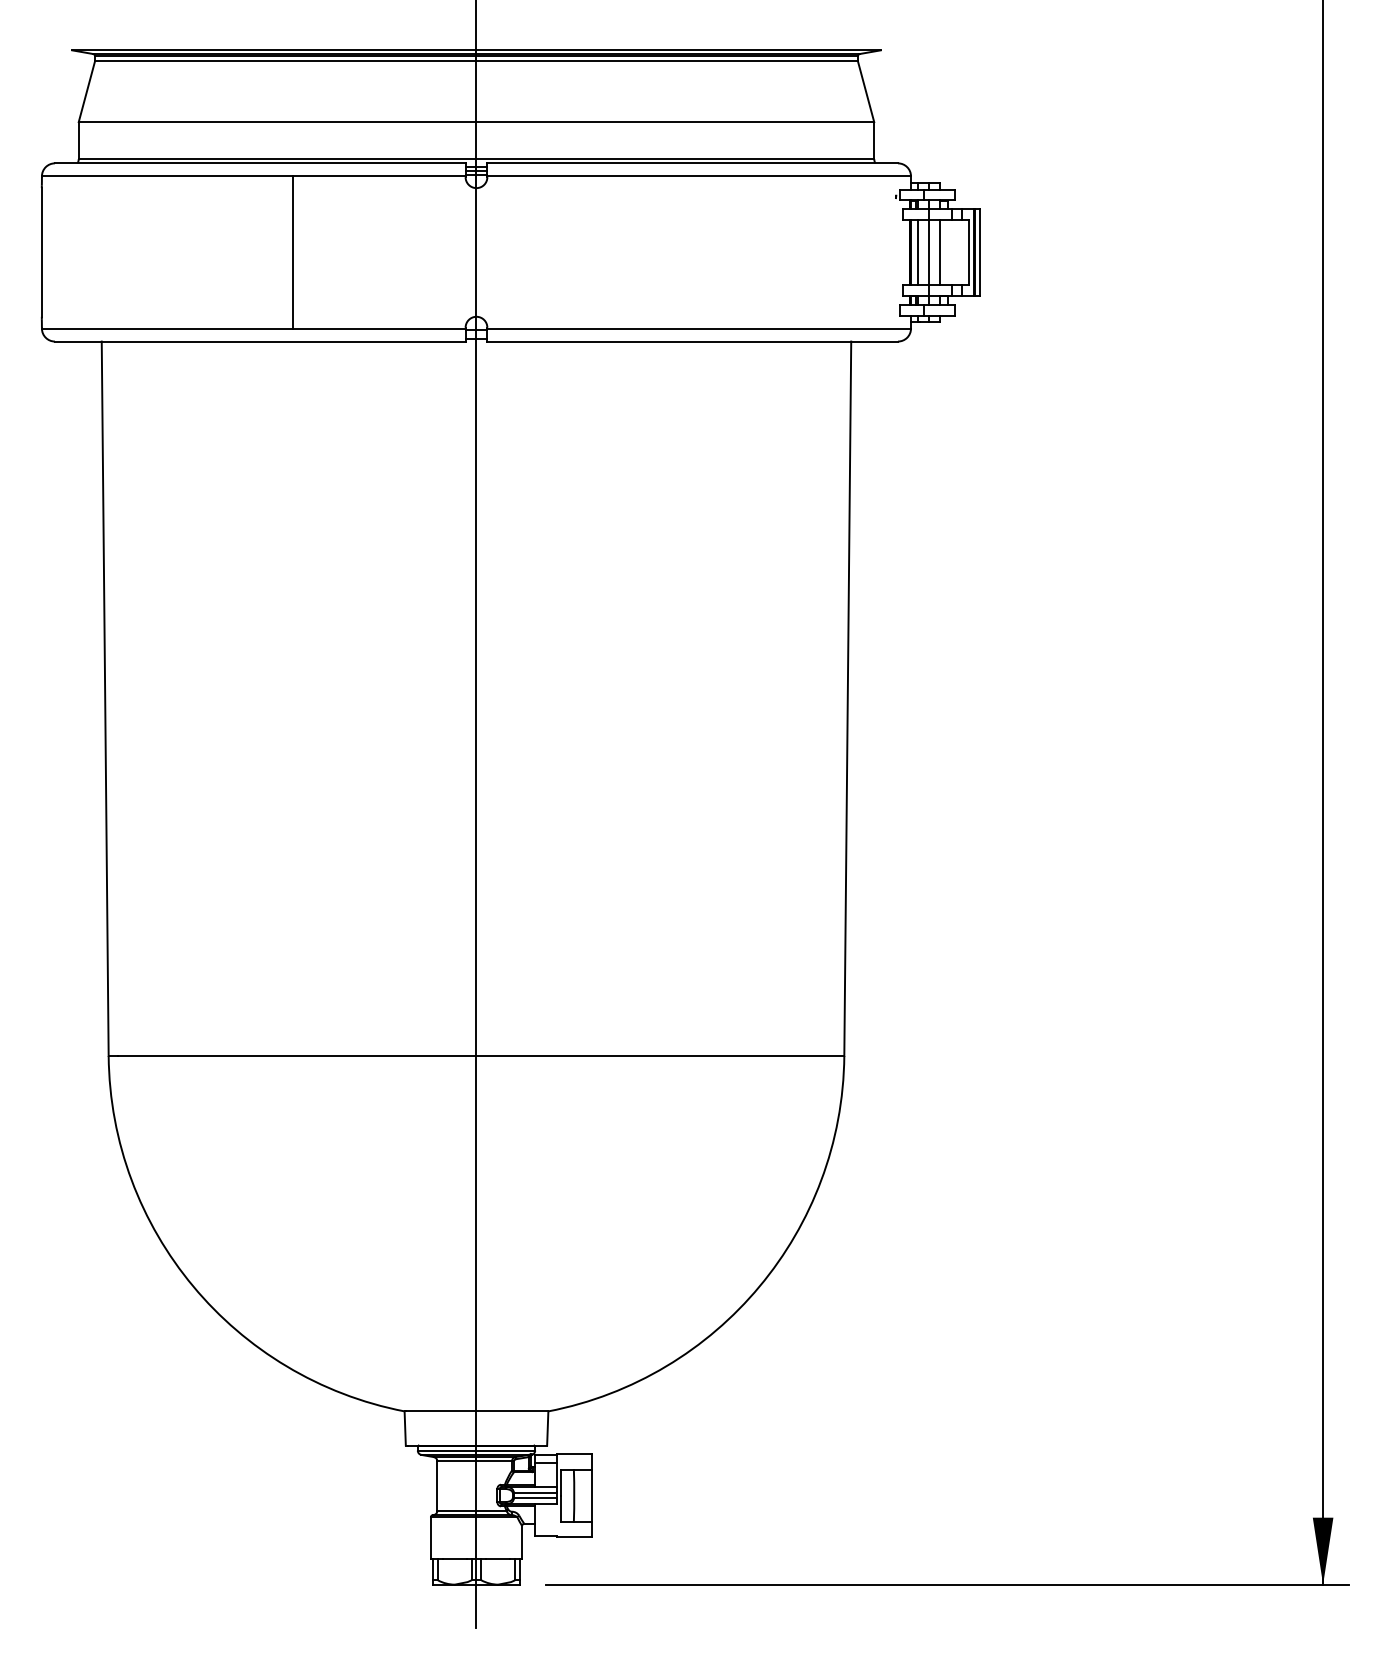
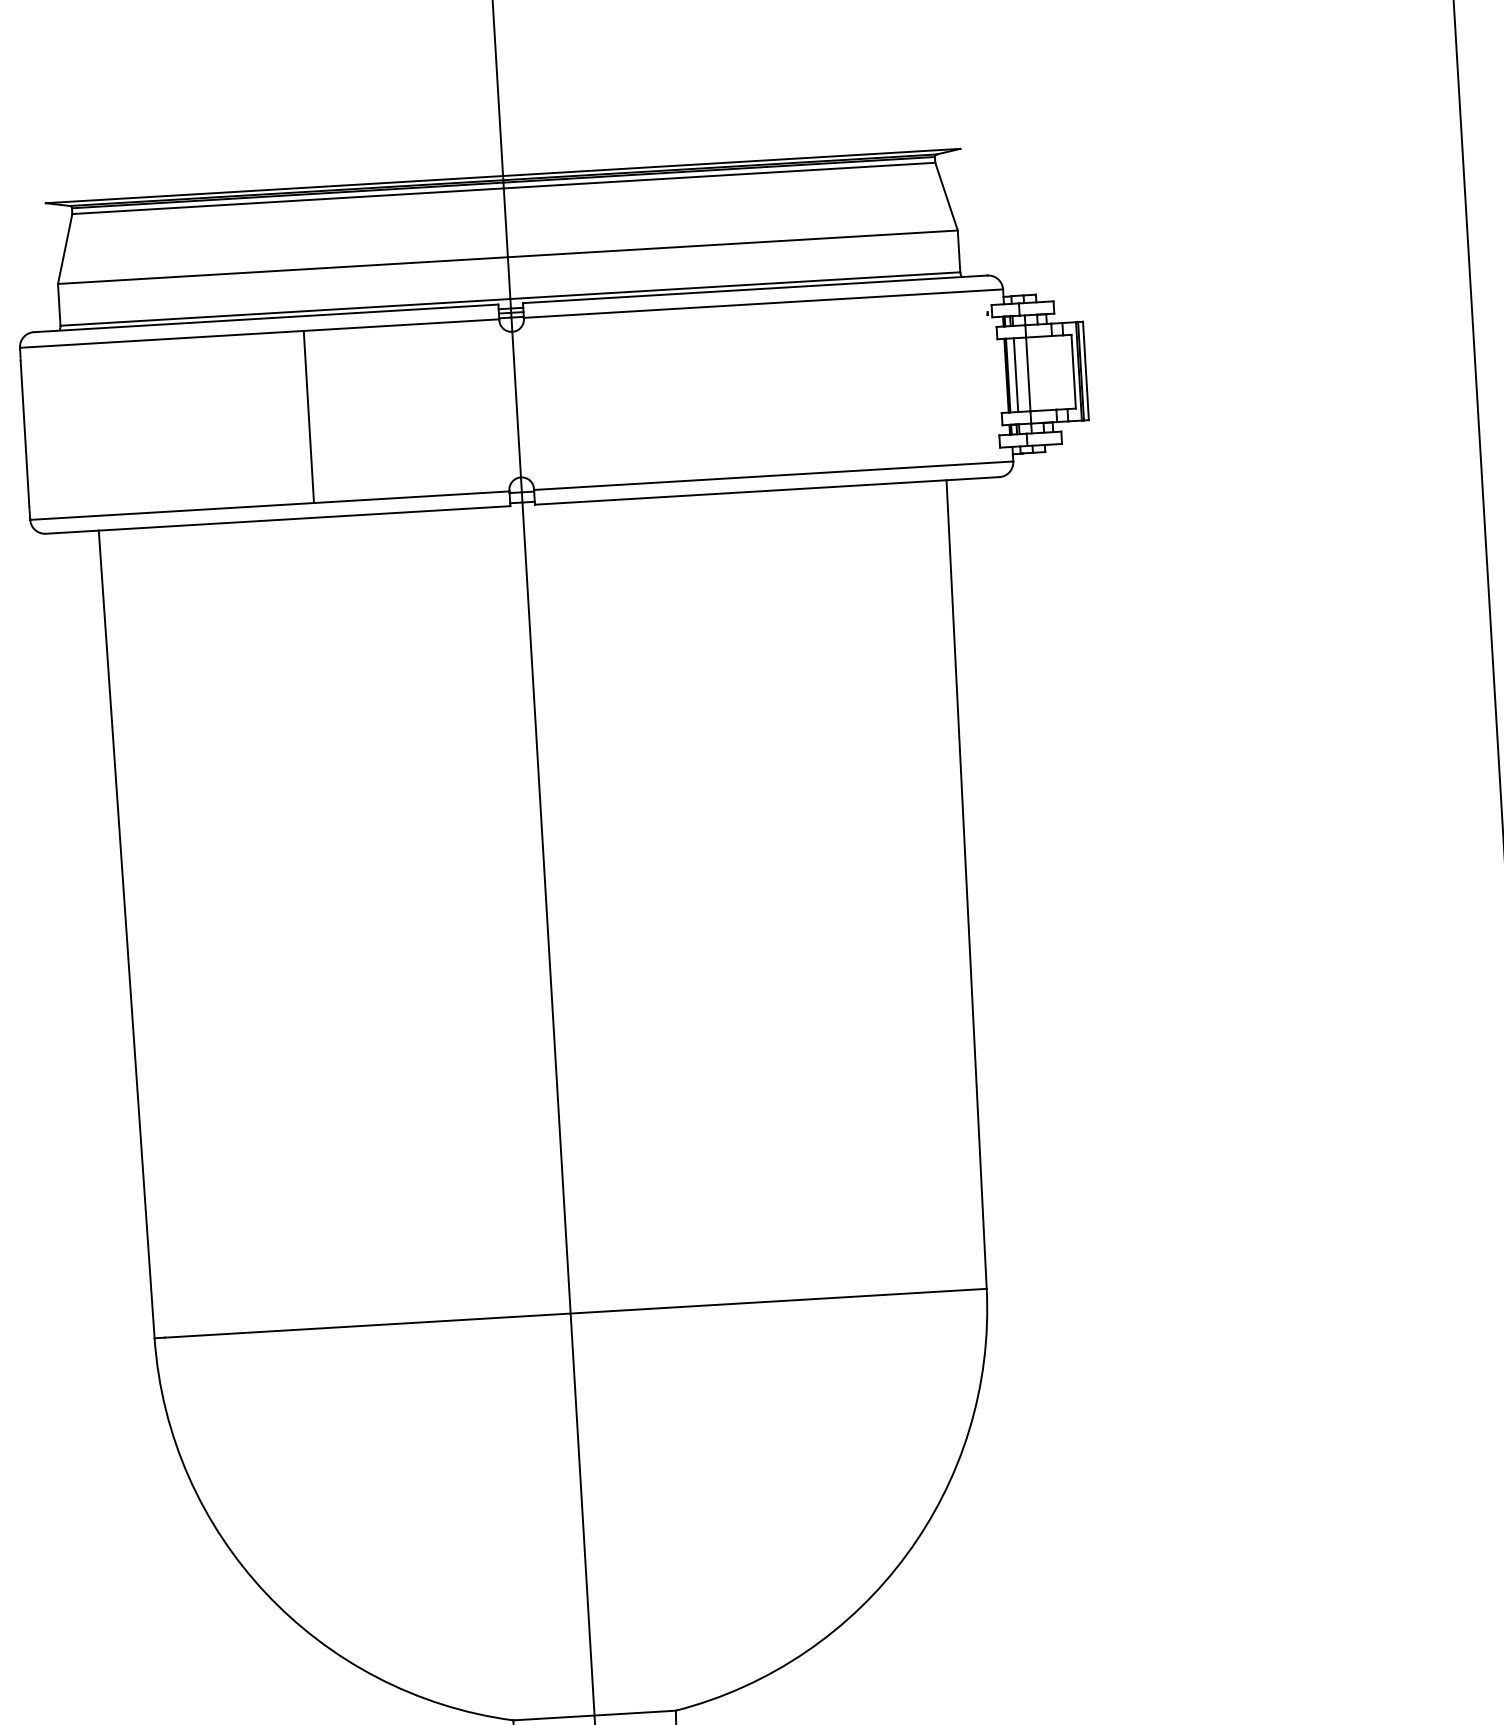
line: (939, 252) -> (1040, 373), removed

